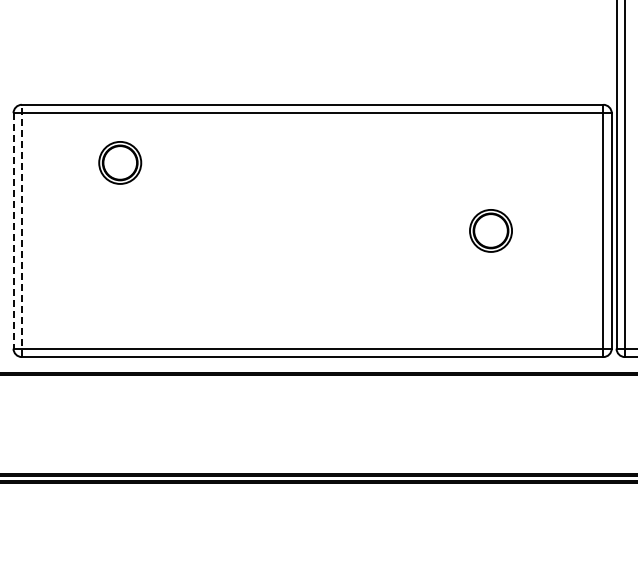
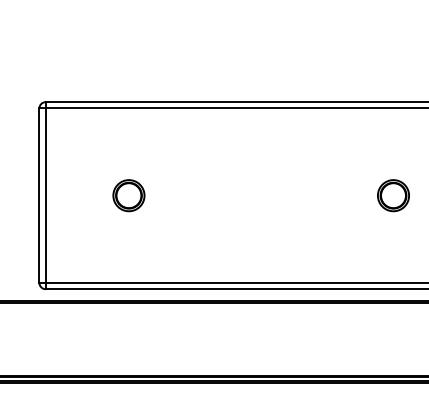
part: (120, 162) -> (129, 195), moved
line: (13, 230) -> (39, 195), dashed -> solid
line: (21, 230) -> (45, 195), dashed -> solid

